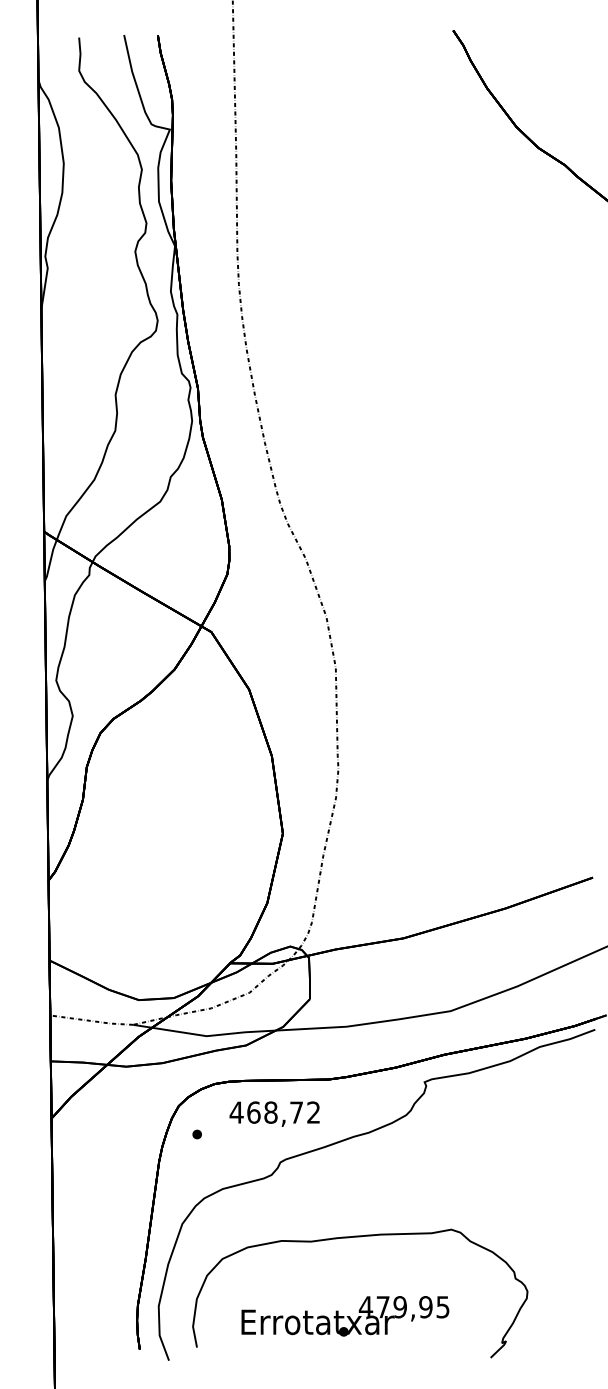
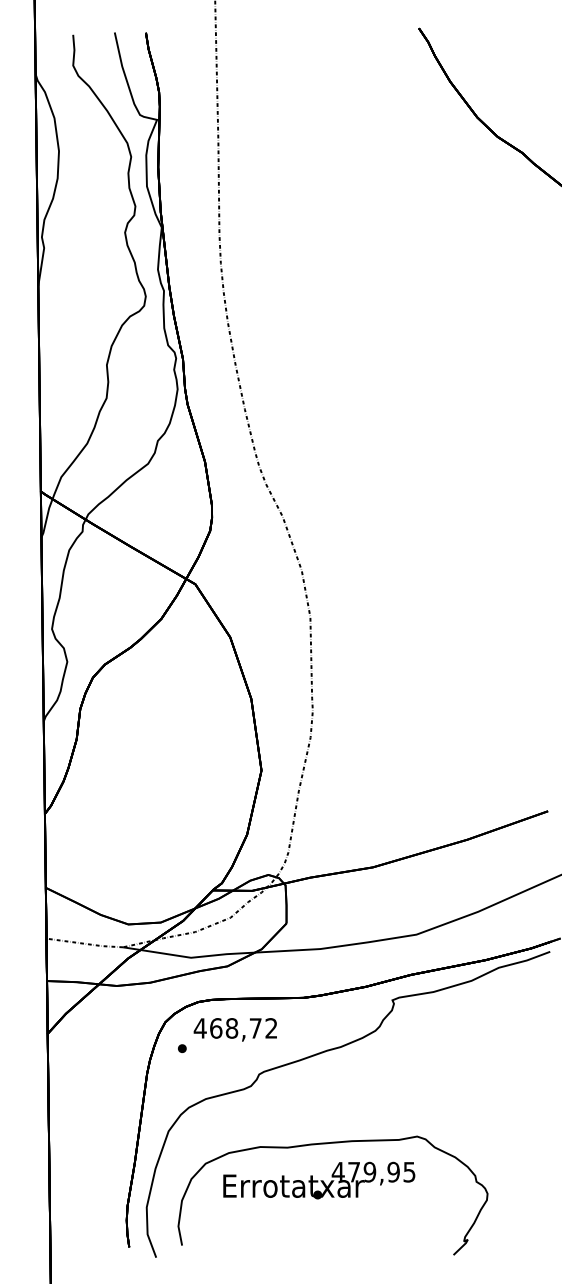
text: (274, 1113) -> (235, 1029), moved
text: (345, 1316) -> (319, 1180), moved

